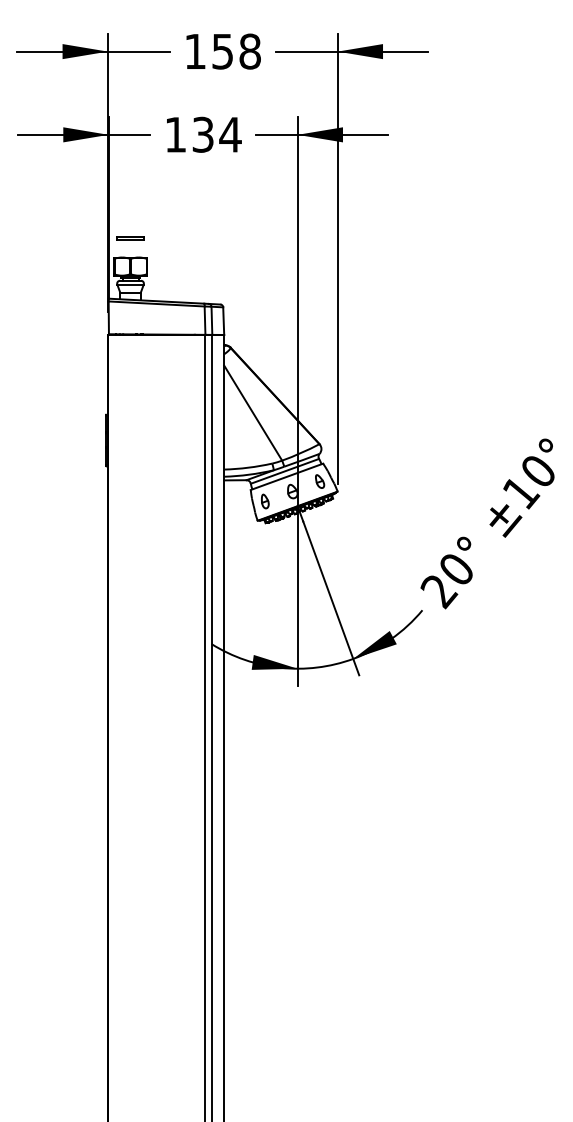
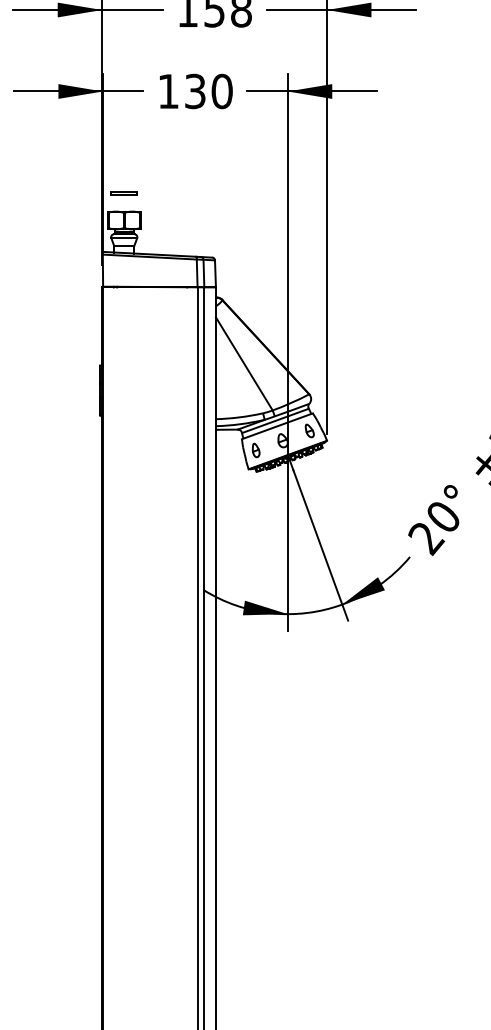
text: (230, 134) -> (222, 91), 134 -> 130

